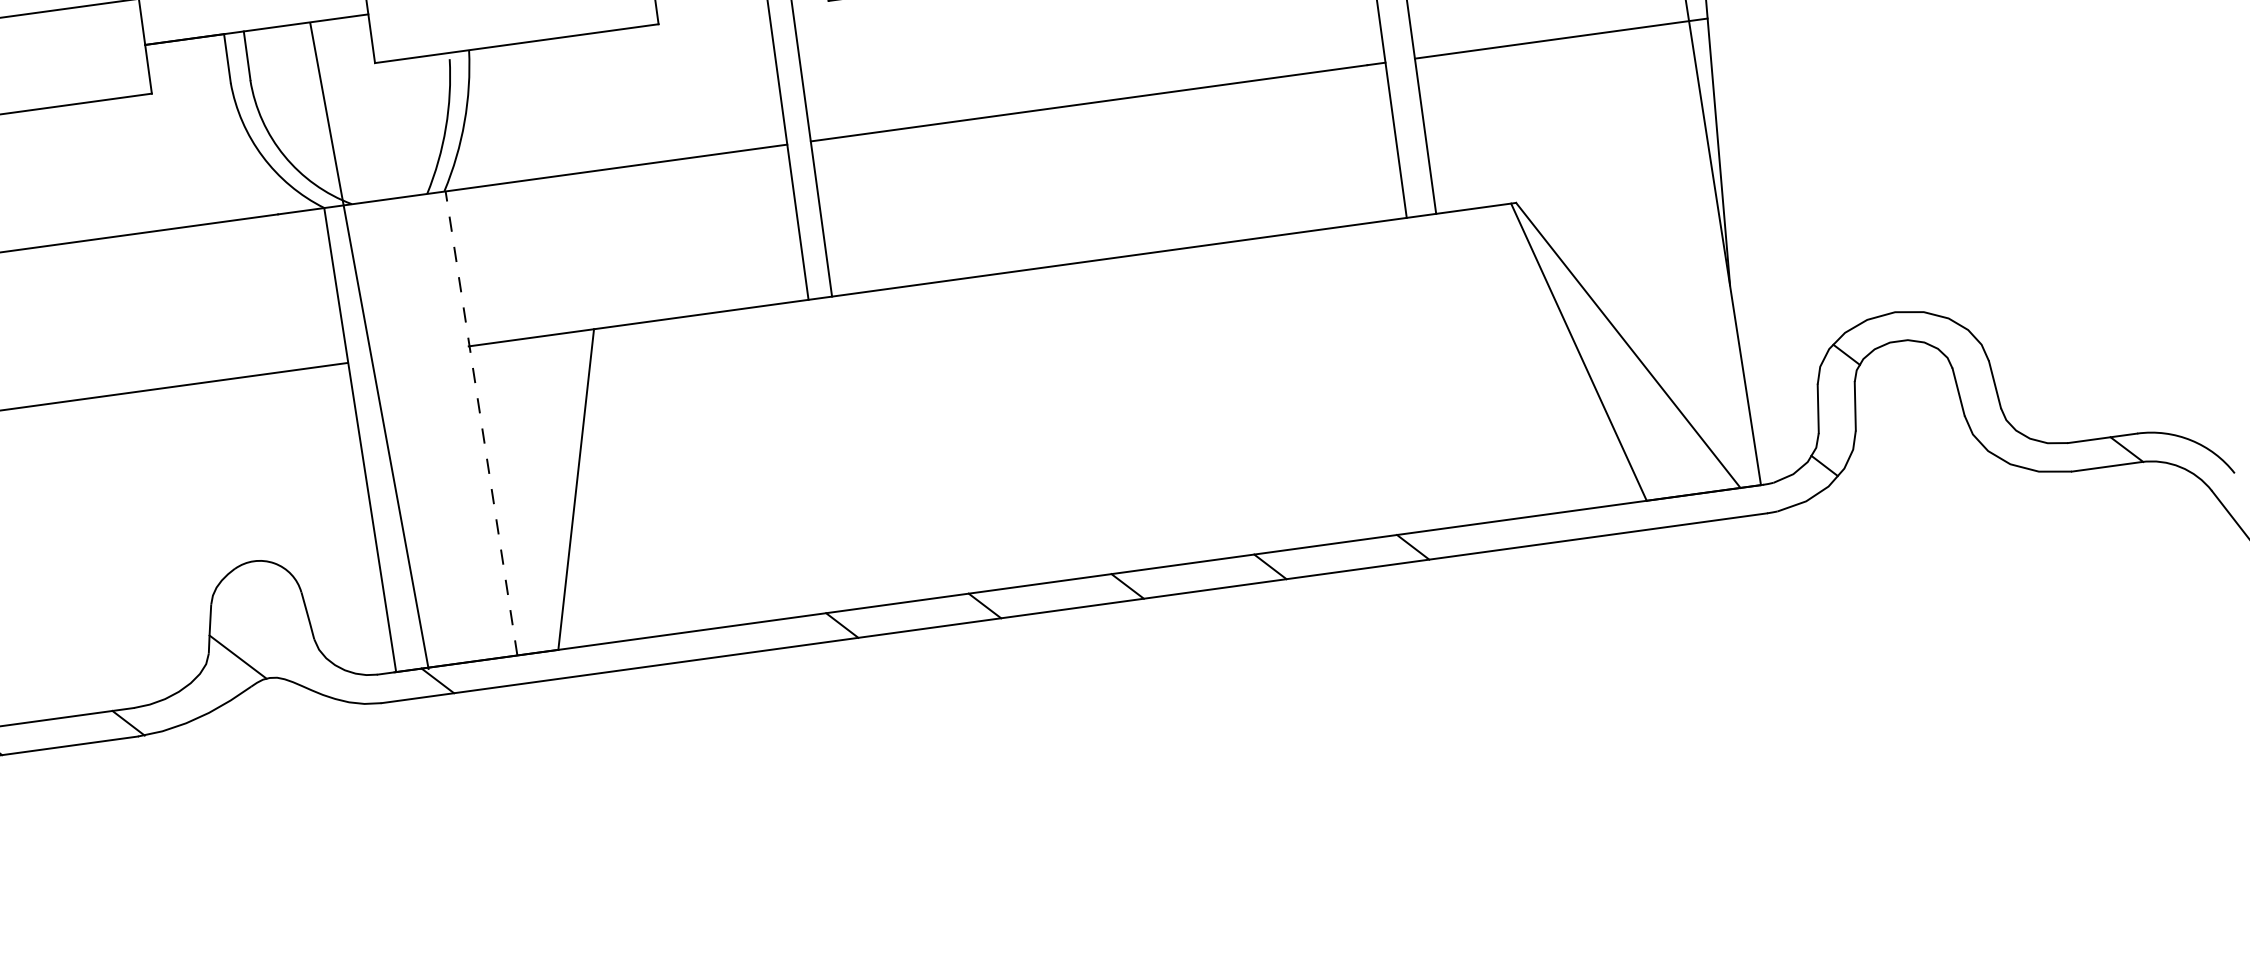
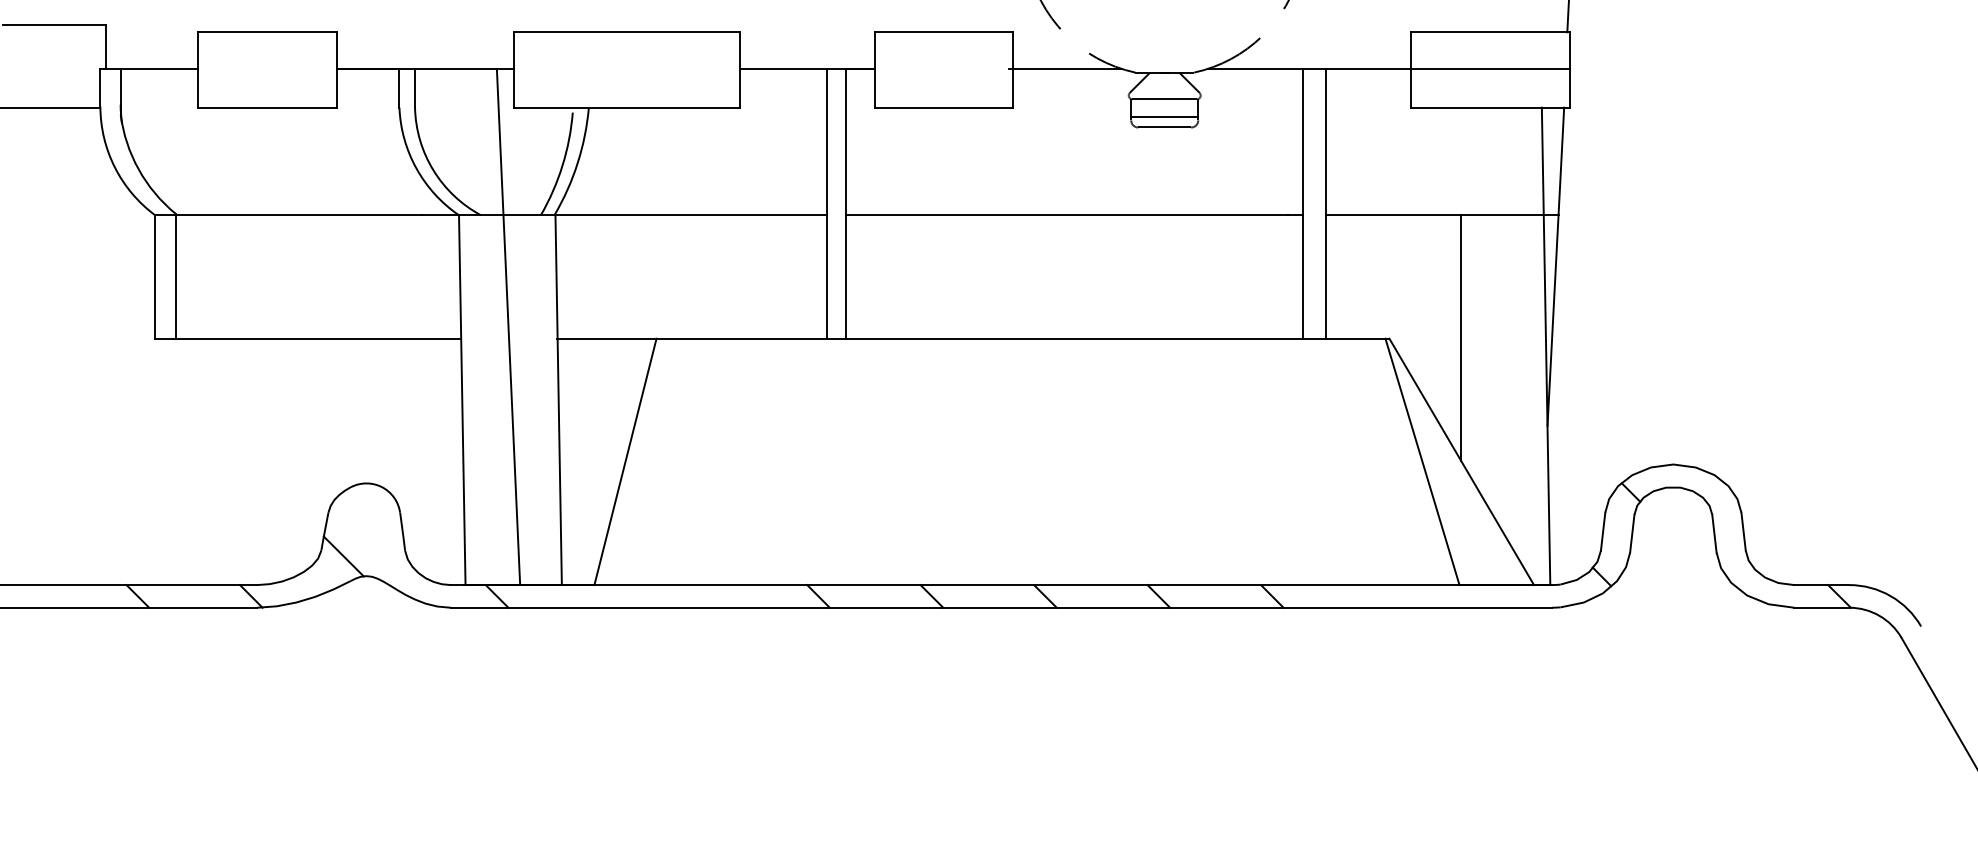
line: (1606, 190) -> (1461, 338), added
line: (369, 345) -> (508, 326), moved
line: (481, 423) -> (558, 400), dashed -> solid

